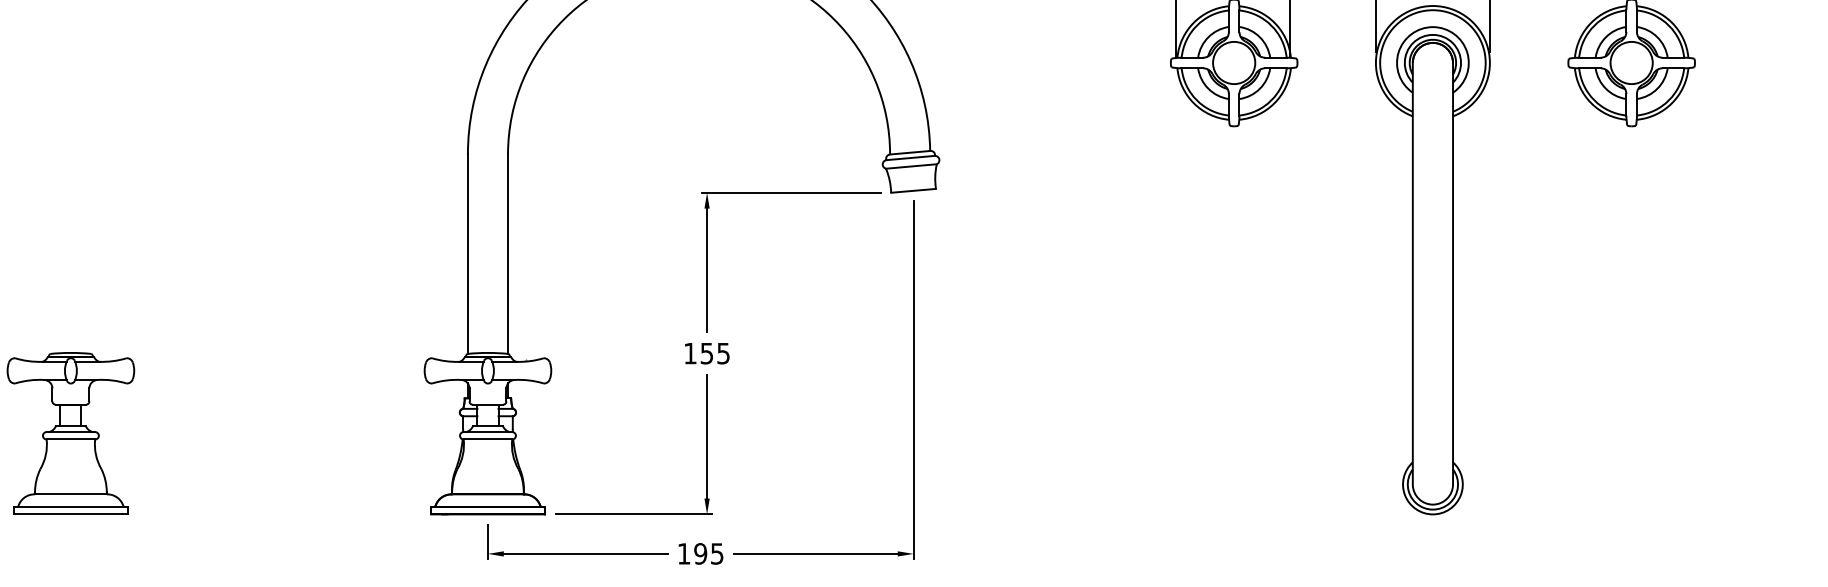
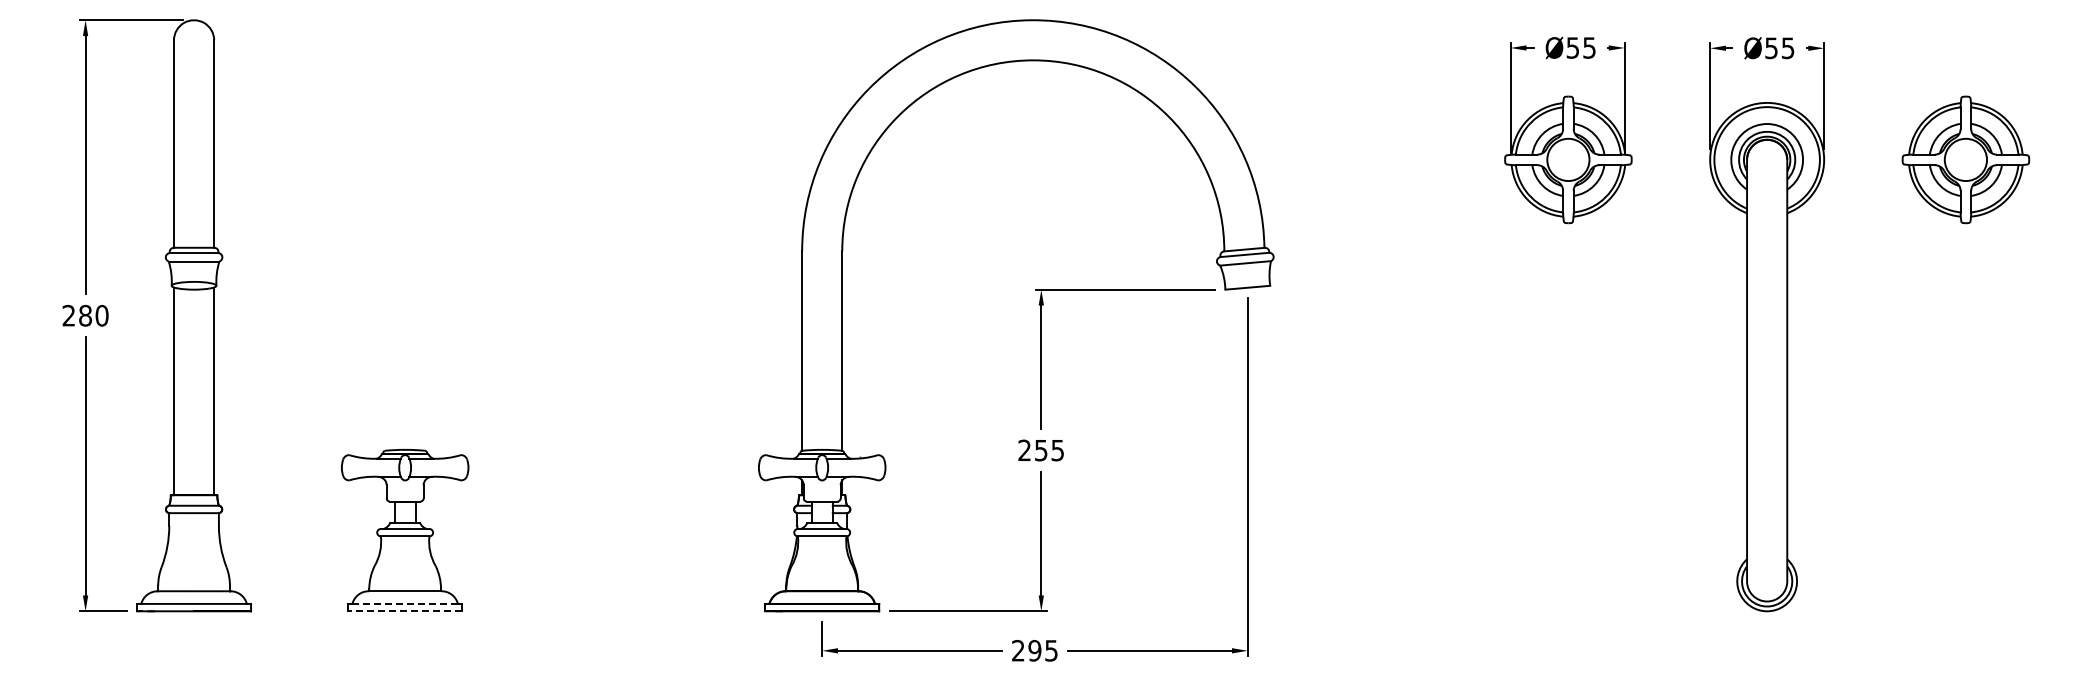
text: (690, 352) -> (1024, 449), 155 -> 255
line: (71, 506) -> (405, 603), solid -> dashed
line: (71, 514) -> (405, 611), solid -> dashed
text: (684, 553) -> (1018, 650), 195 -> 295

